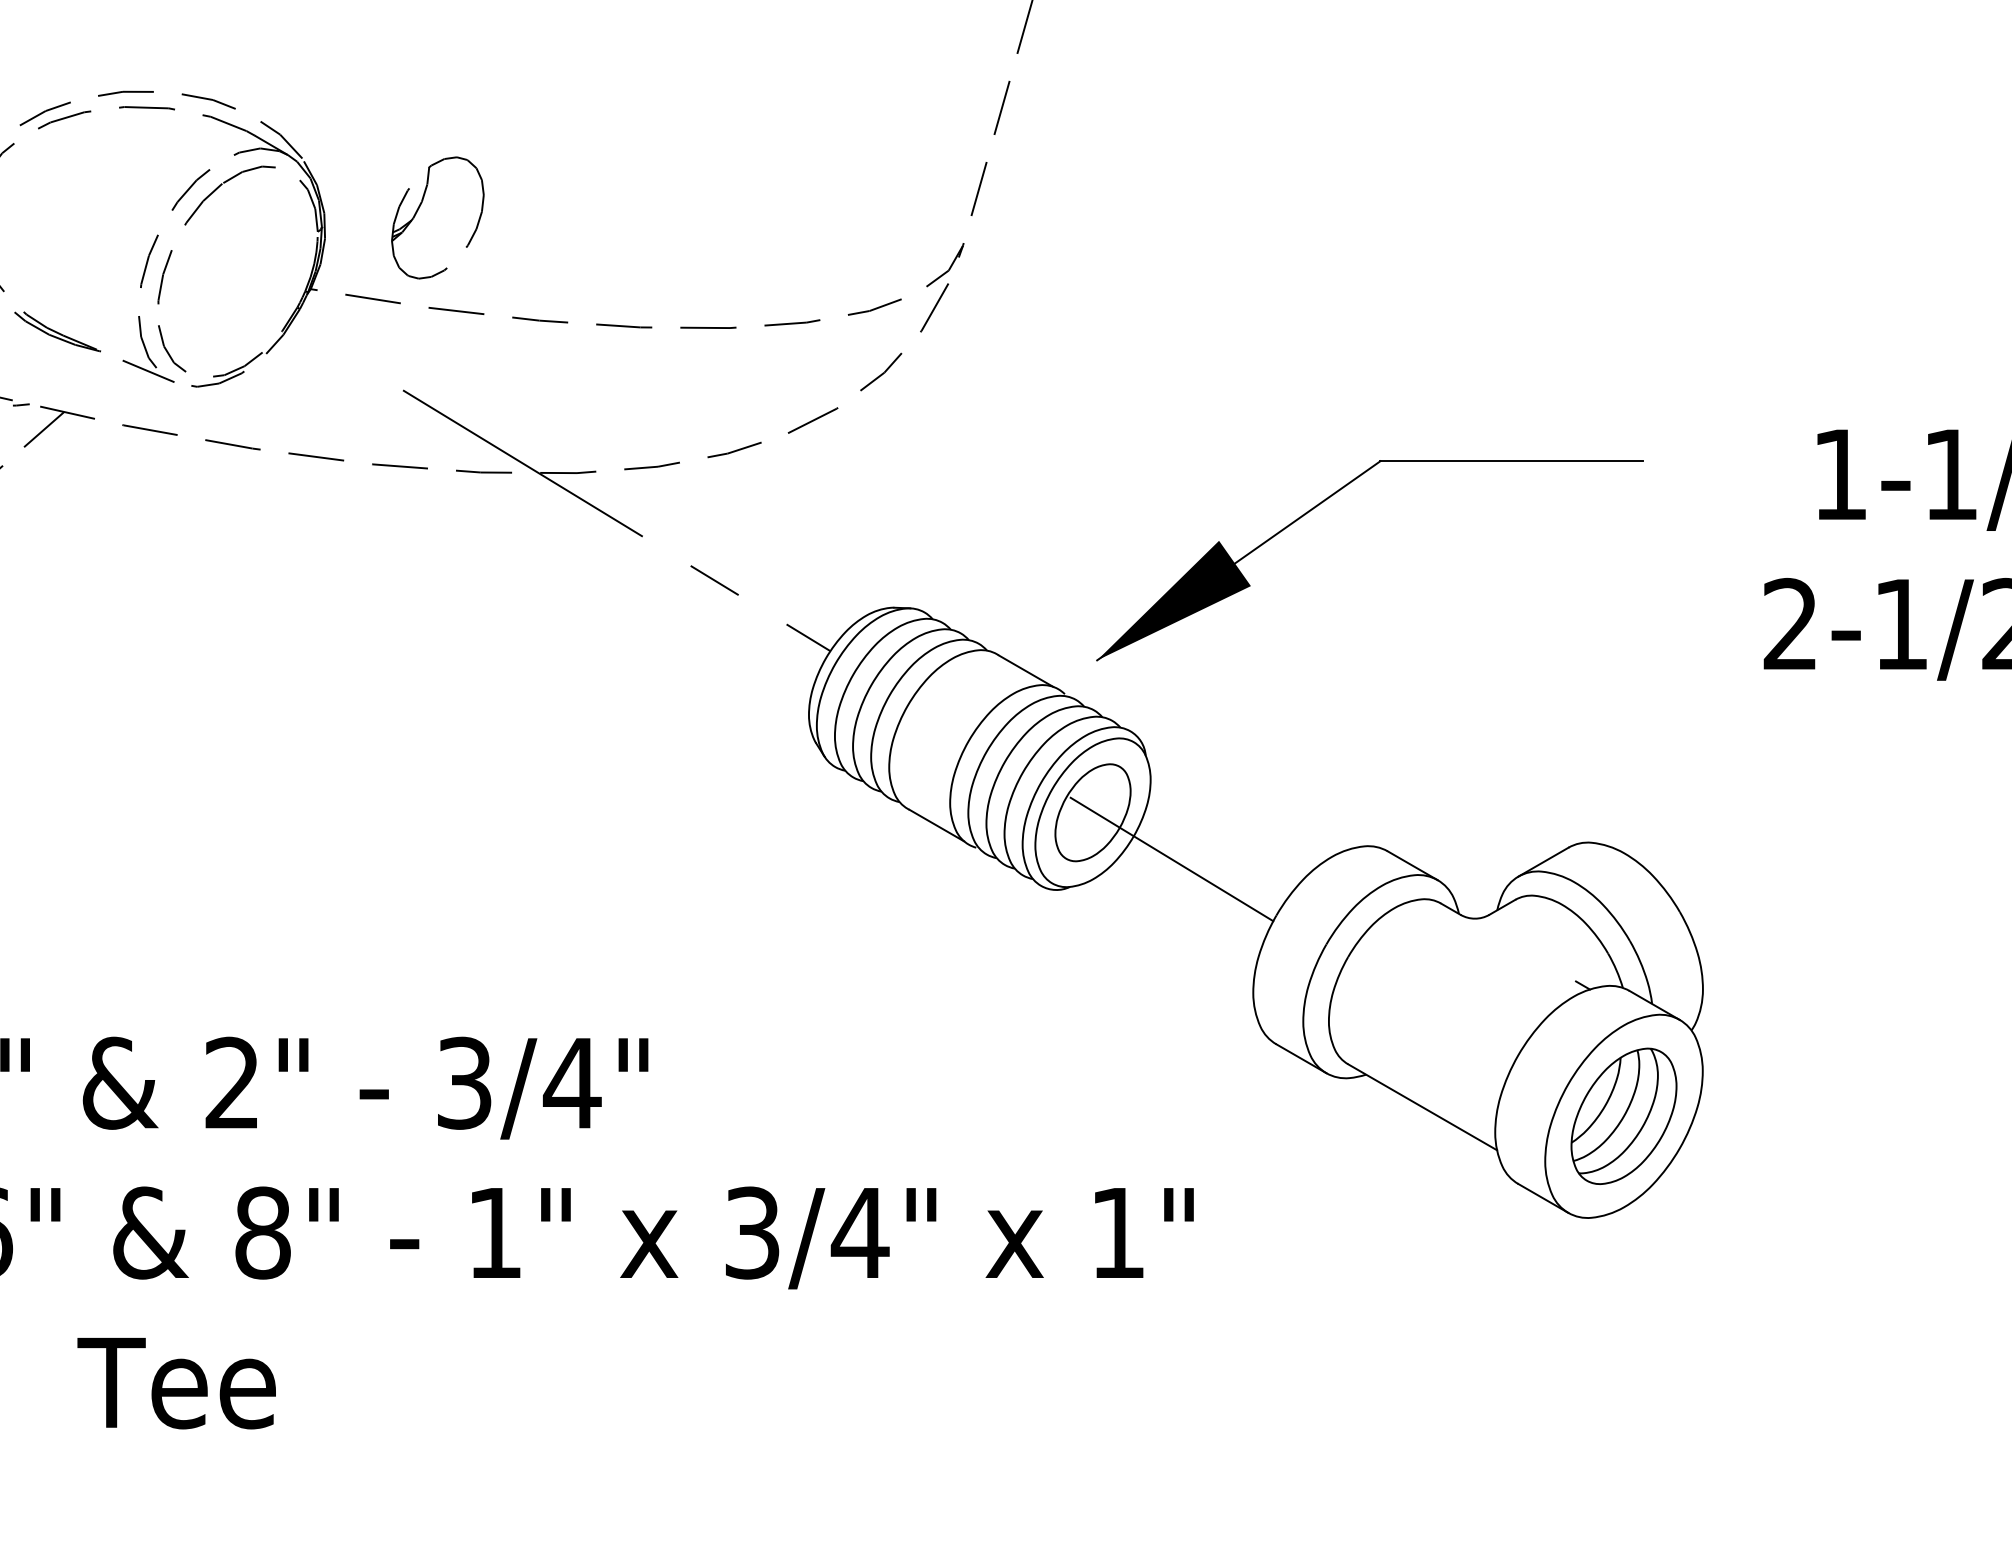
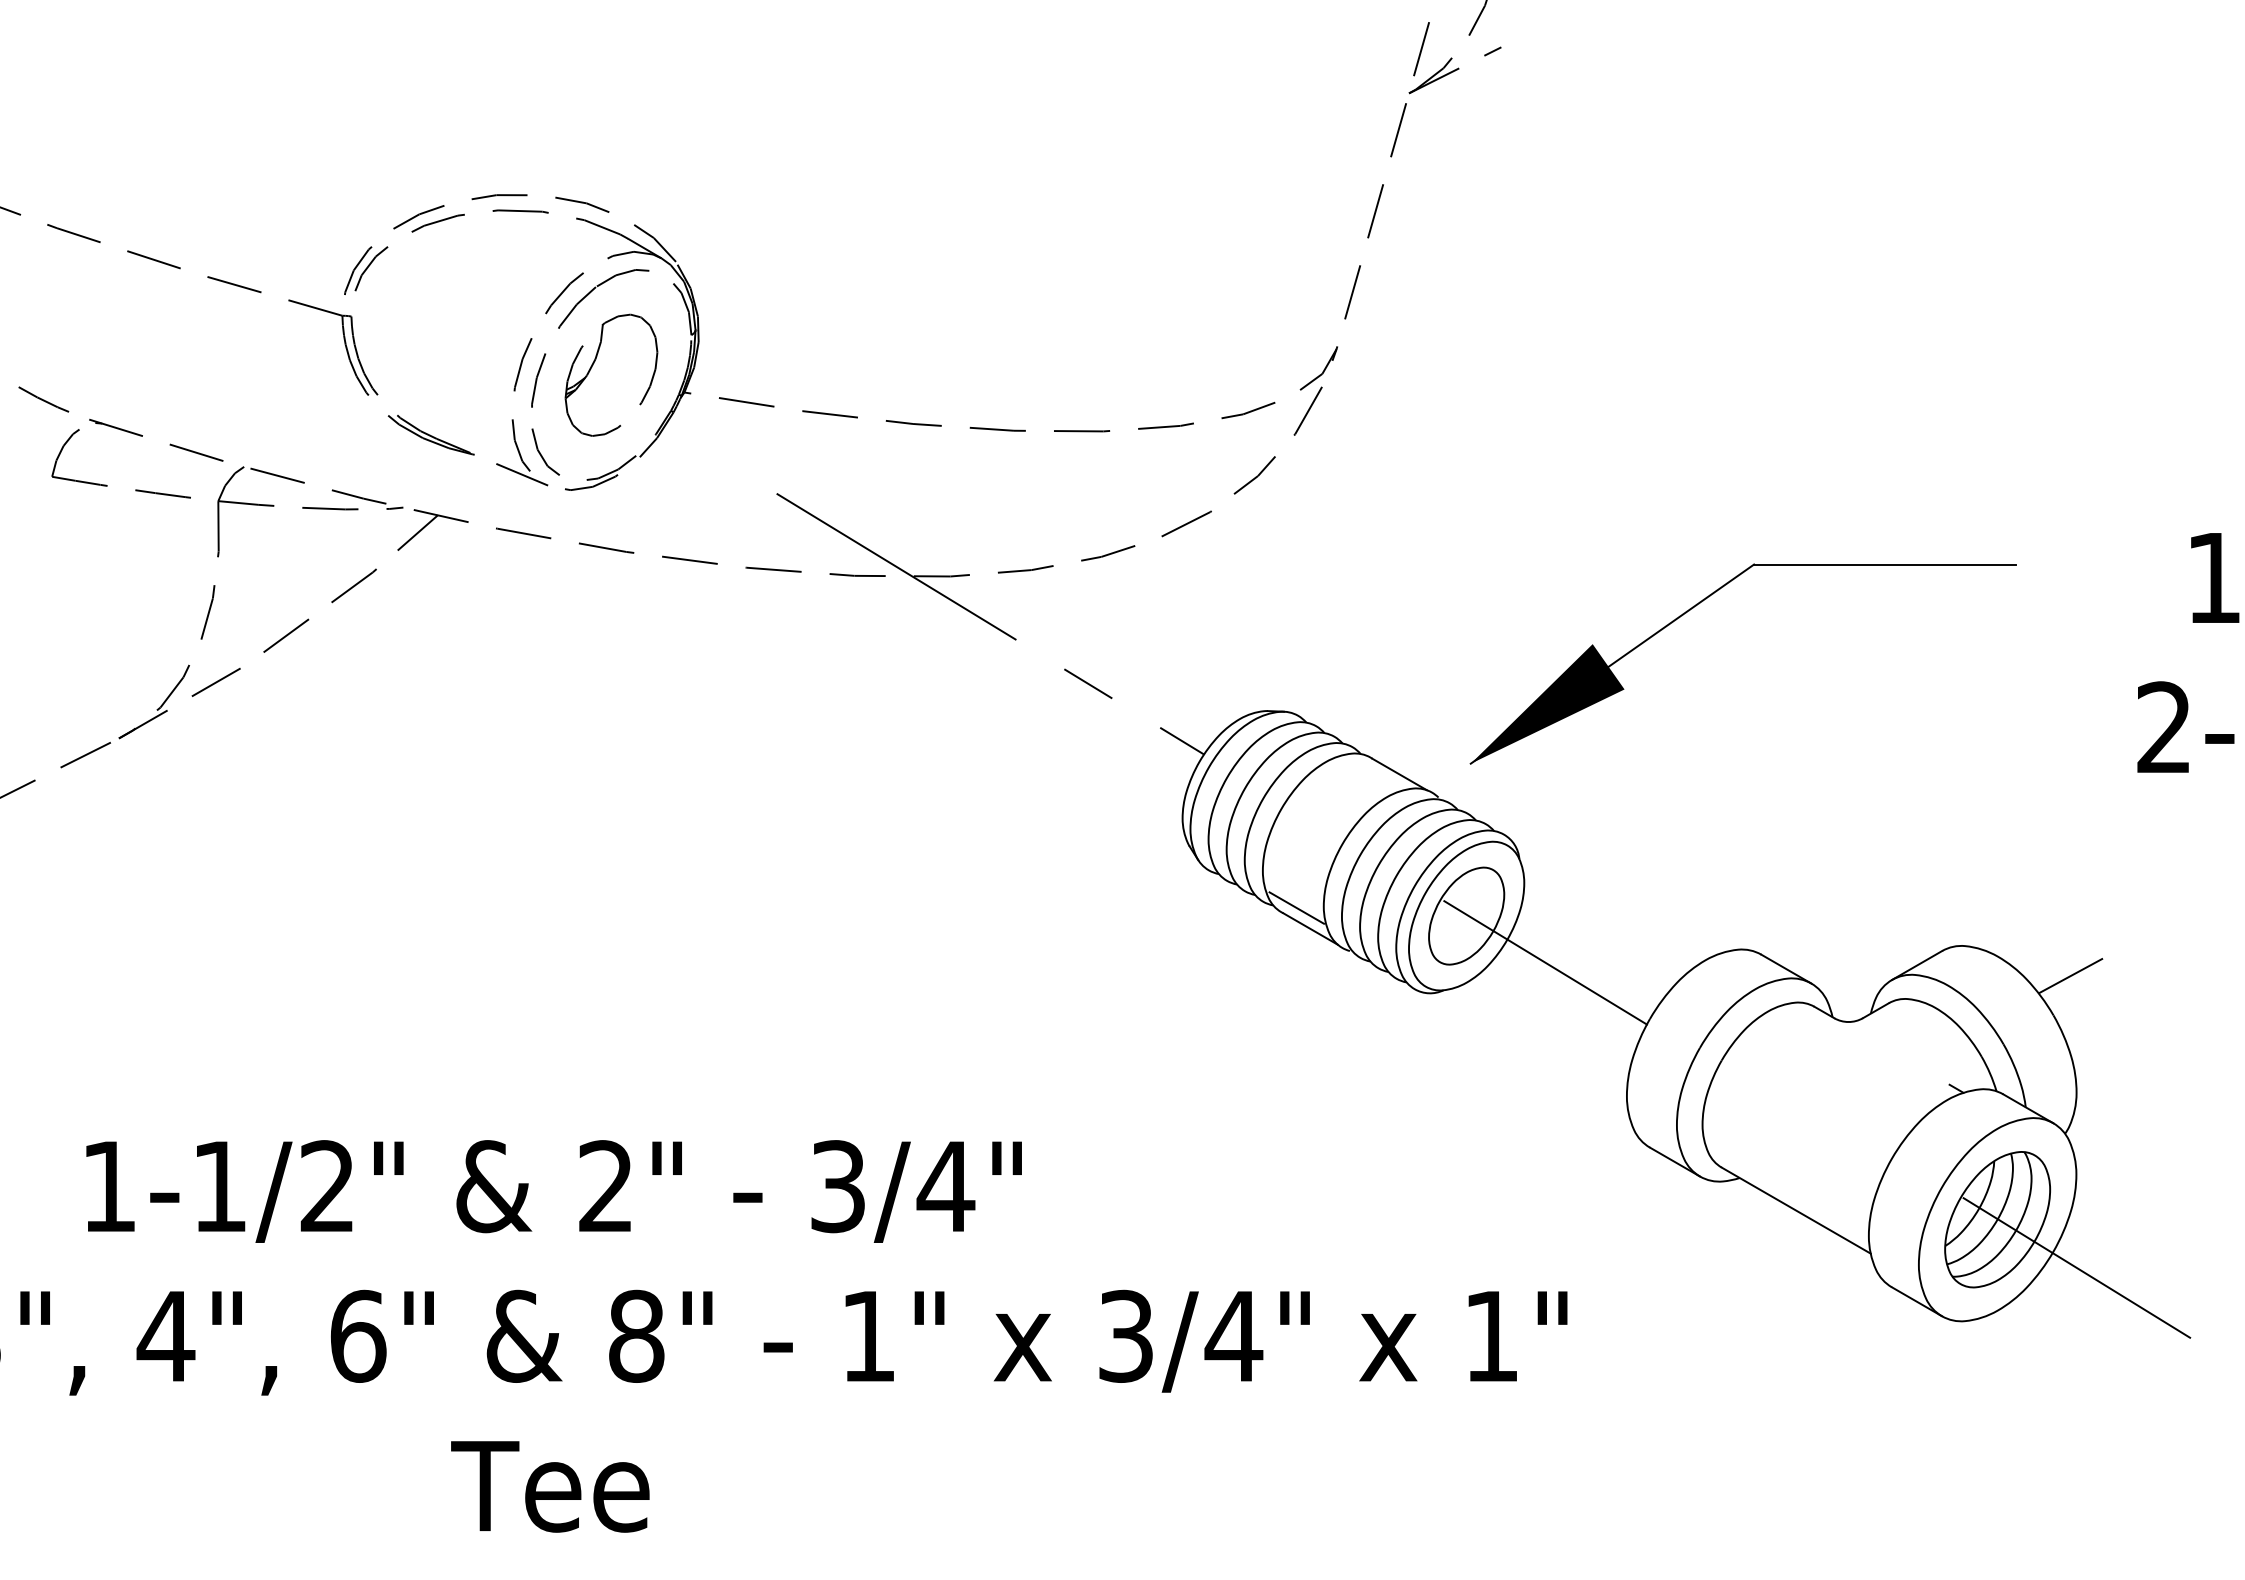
part: (419, 208) -> (593, 365), moved
line: (922, 804) -> (1296, 907), added
line: (1696, 872) -> (2070, 975), added
line: (1702, 1164) -> (2076, 1267), added

